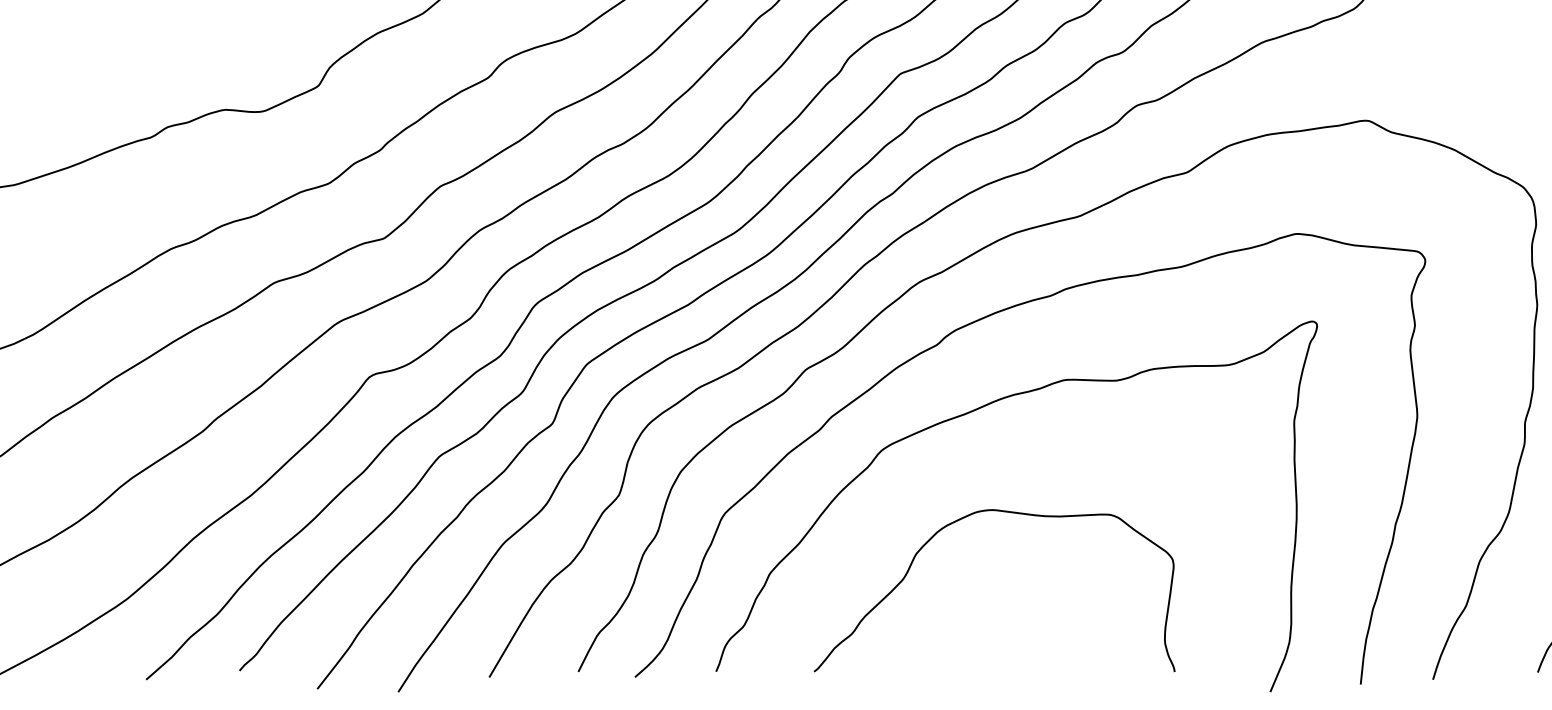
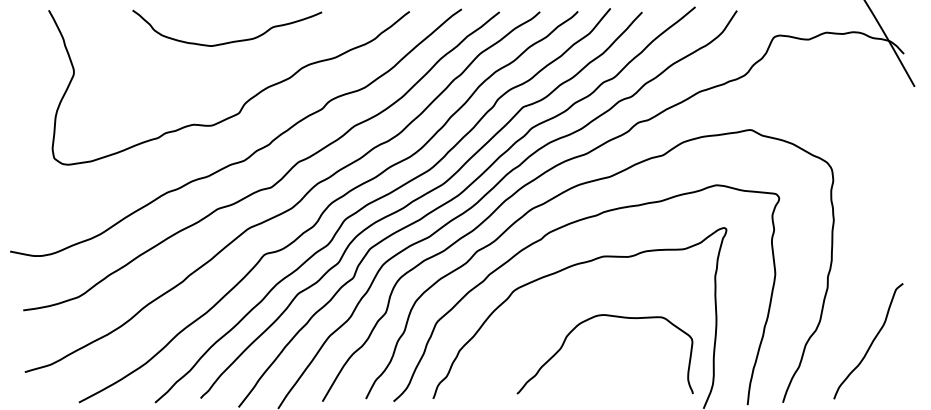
curve: (960, 521) -> (588, 320), moved

